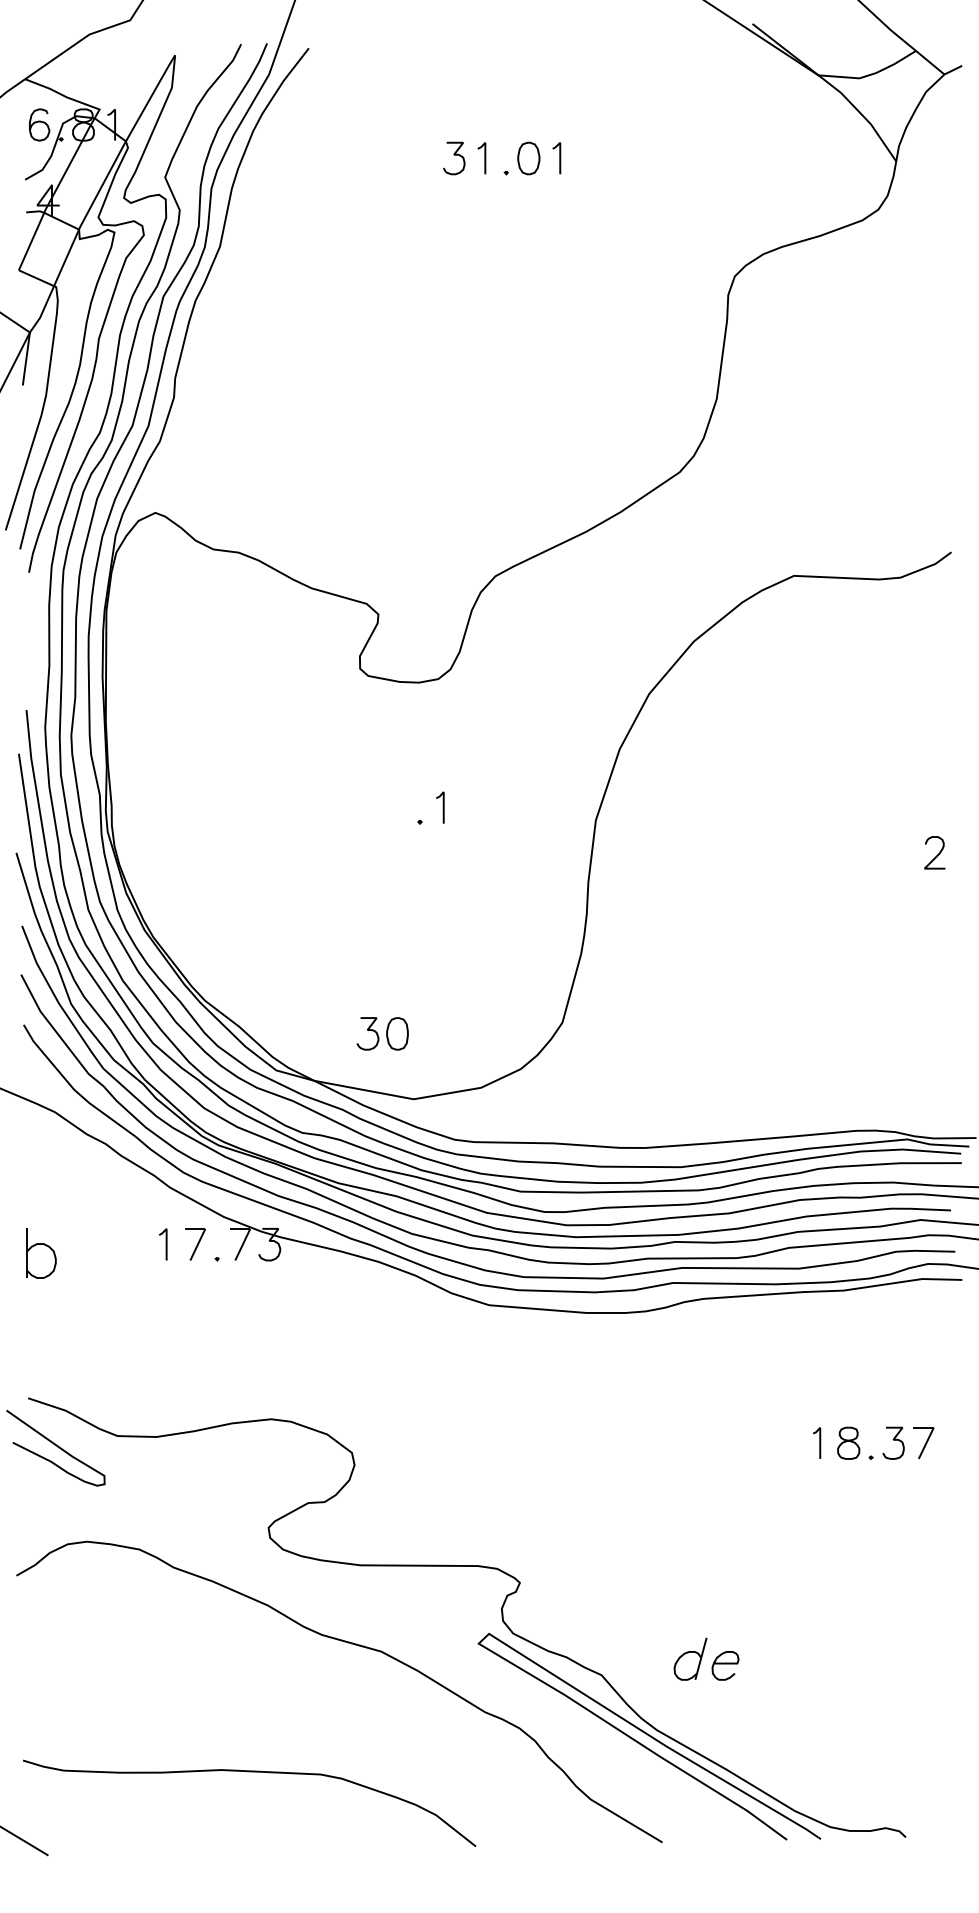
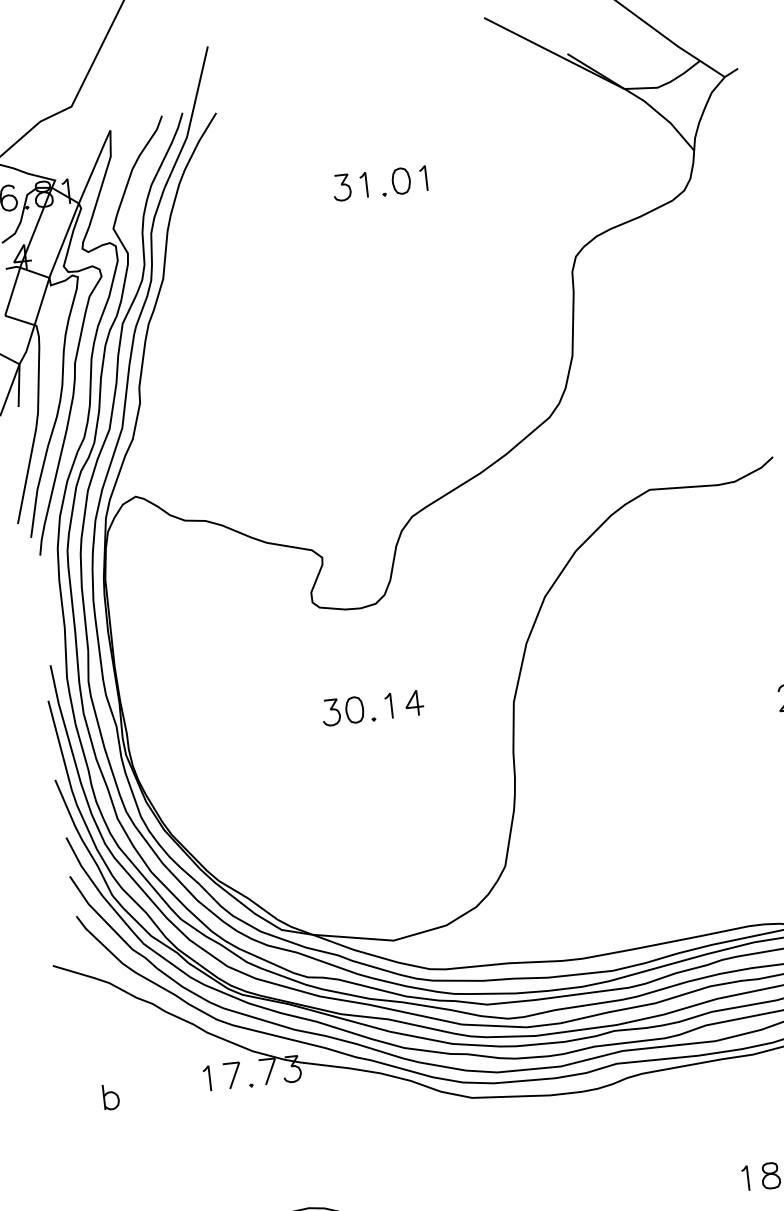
part: (472, 807) -> (414, 703), added
part: (382, 1033) -> (342, 711), moved
part: (41, 1254) -> (111, 1097), size x0.62

